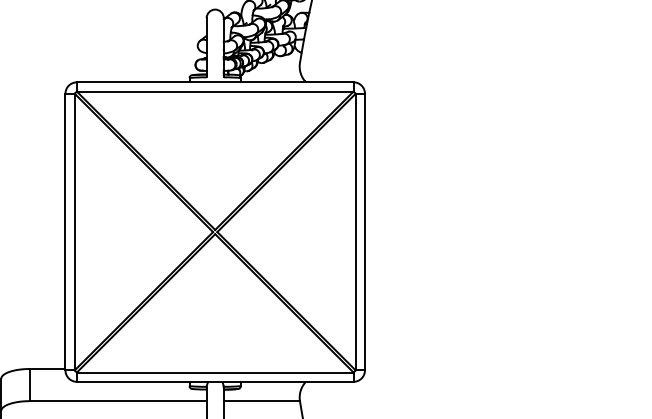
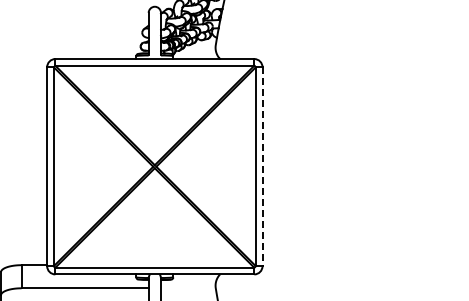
line: (364, 233) -> (262, 167), solid -> dashed
line: (262, 401) -> (188, 288), removed

